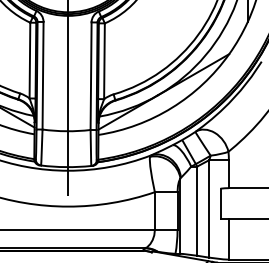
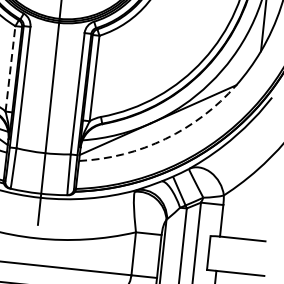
line: (29, 60) -> (10, 68), solid -> dashed
arc: (172, 107) -> (165, 138), solid -> dashed

